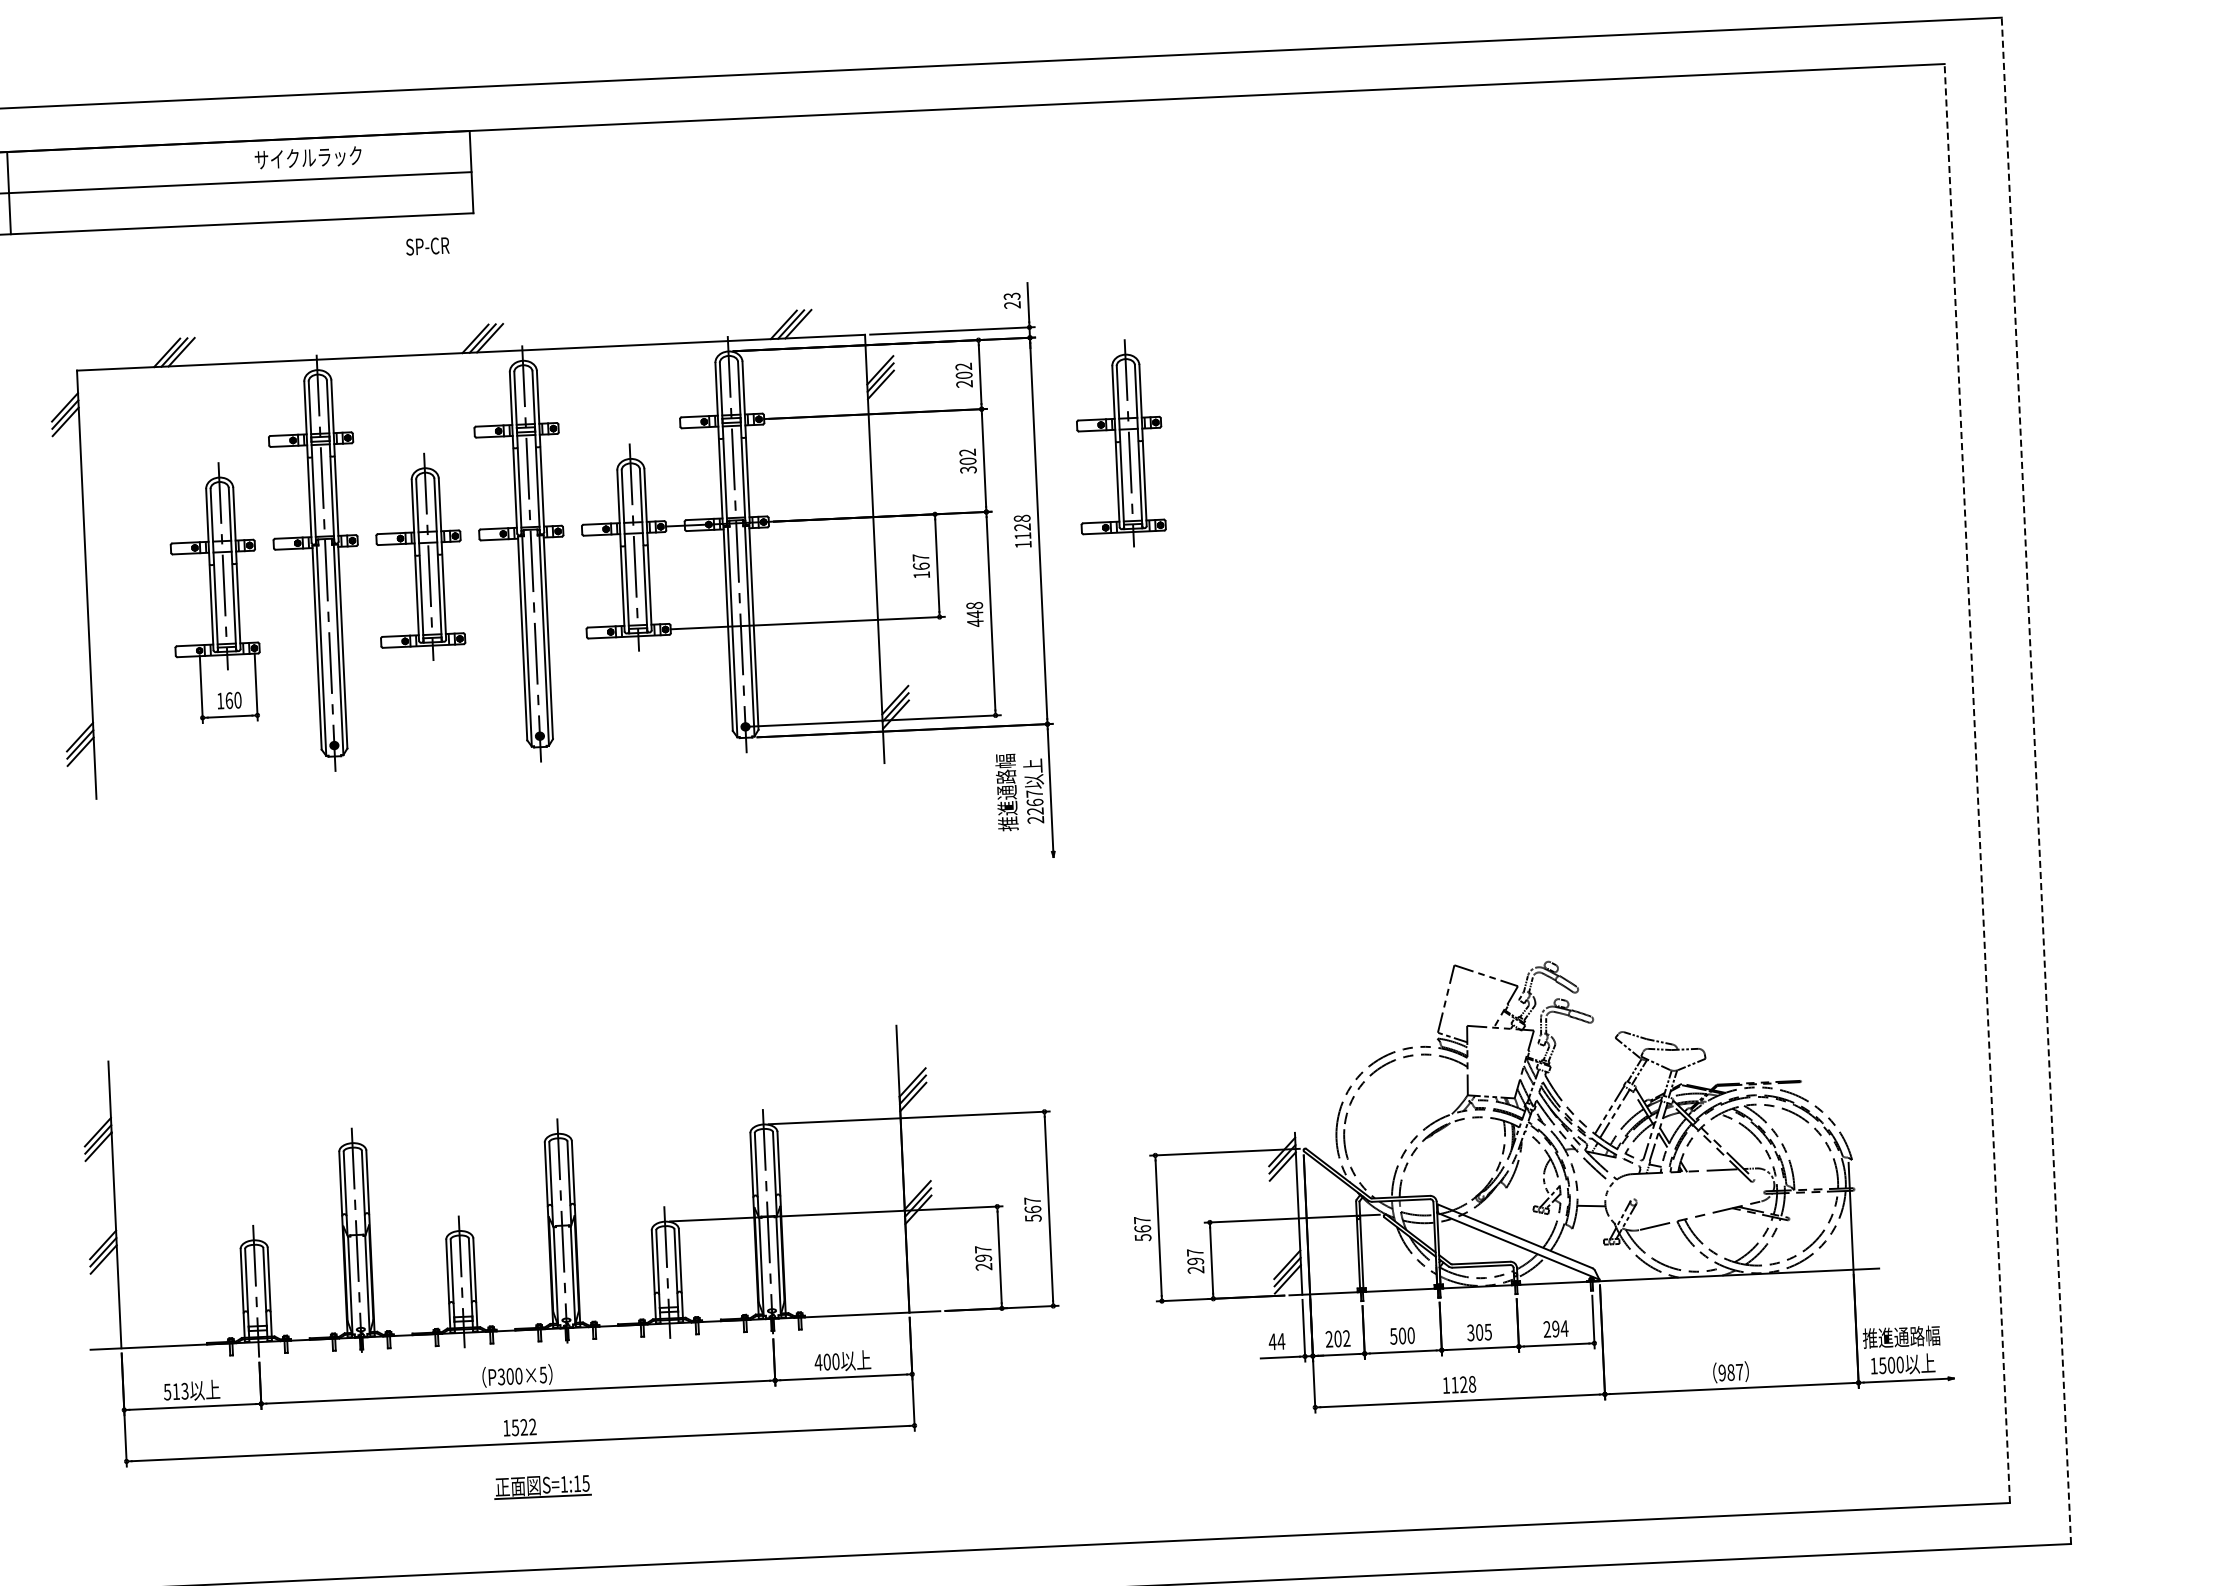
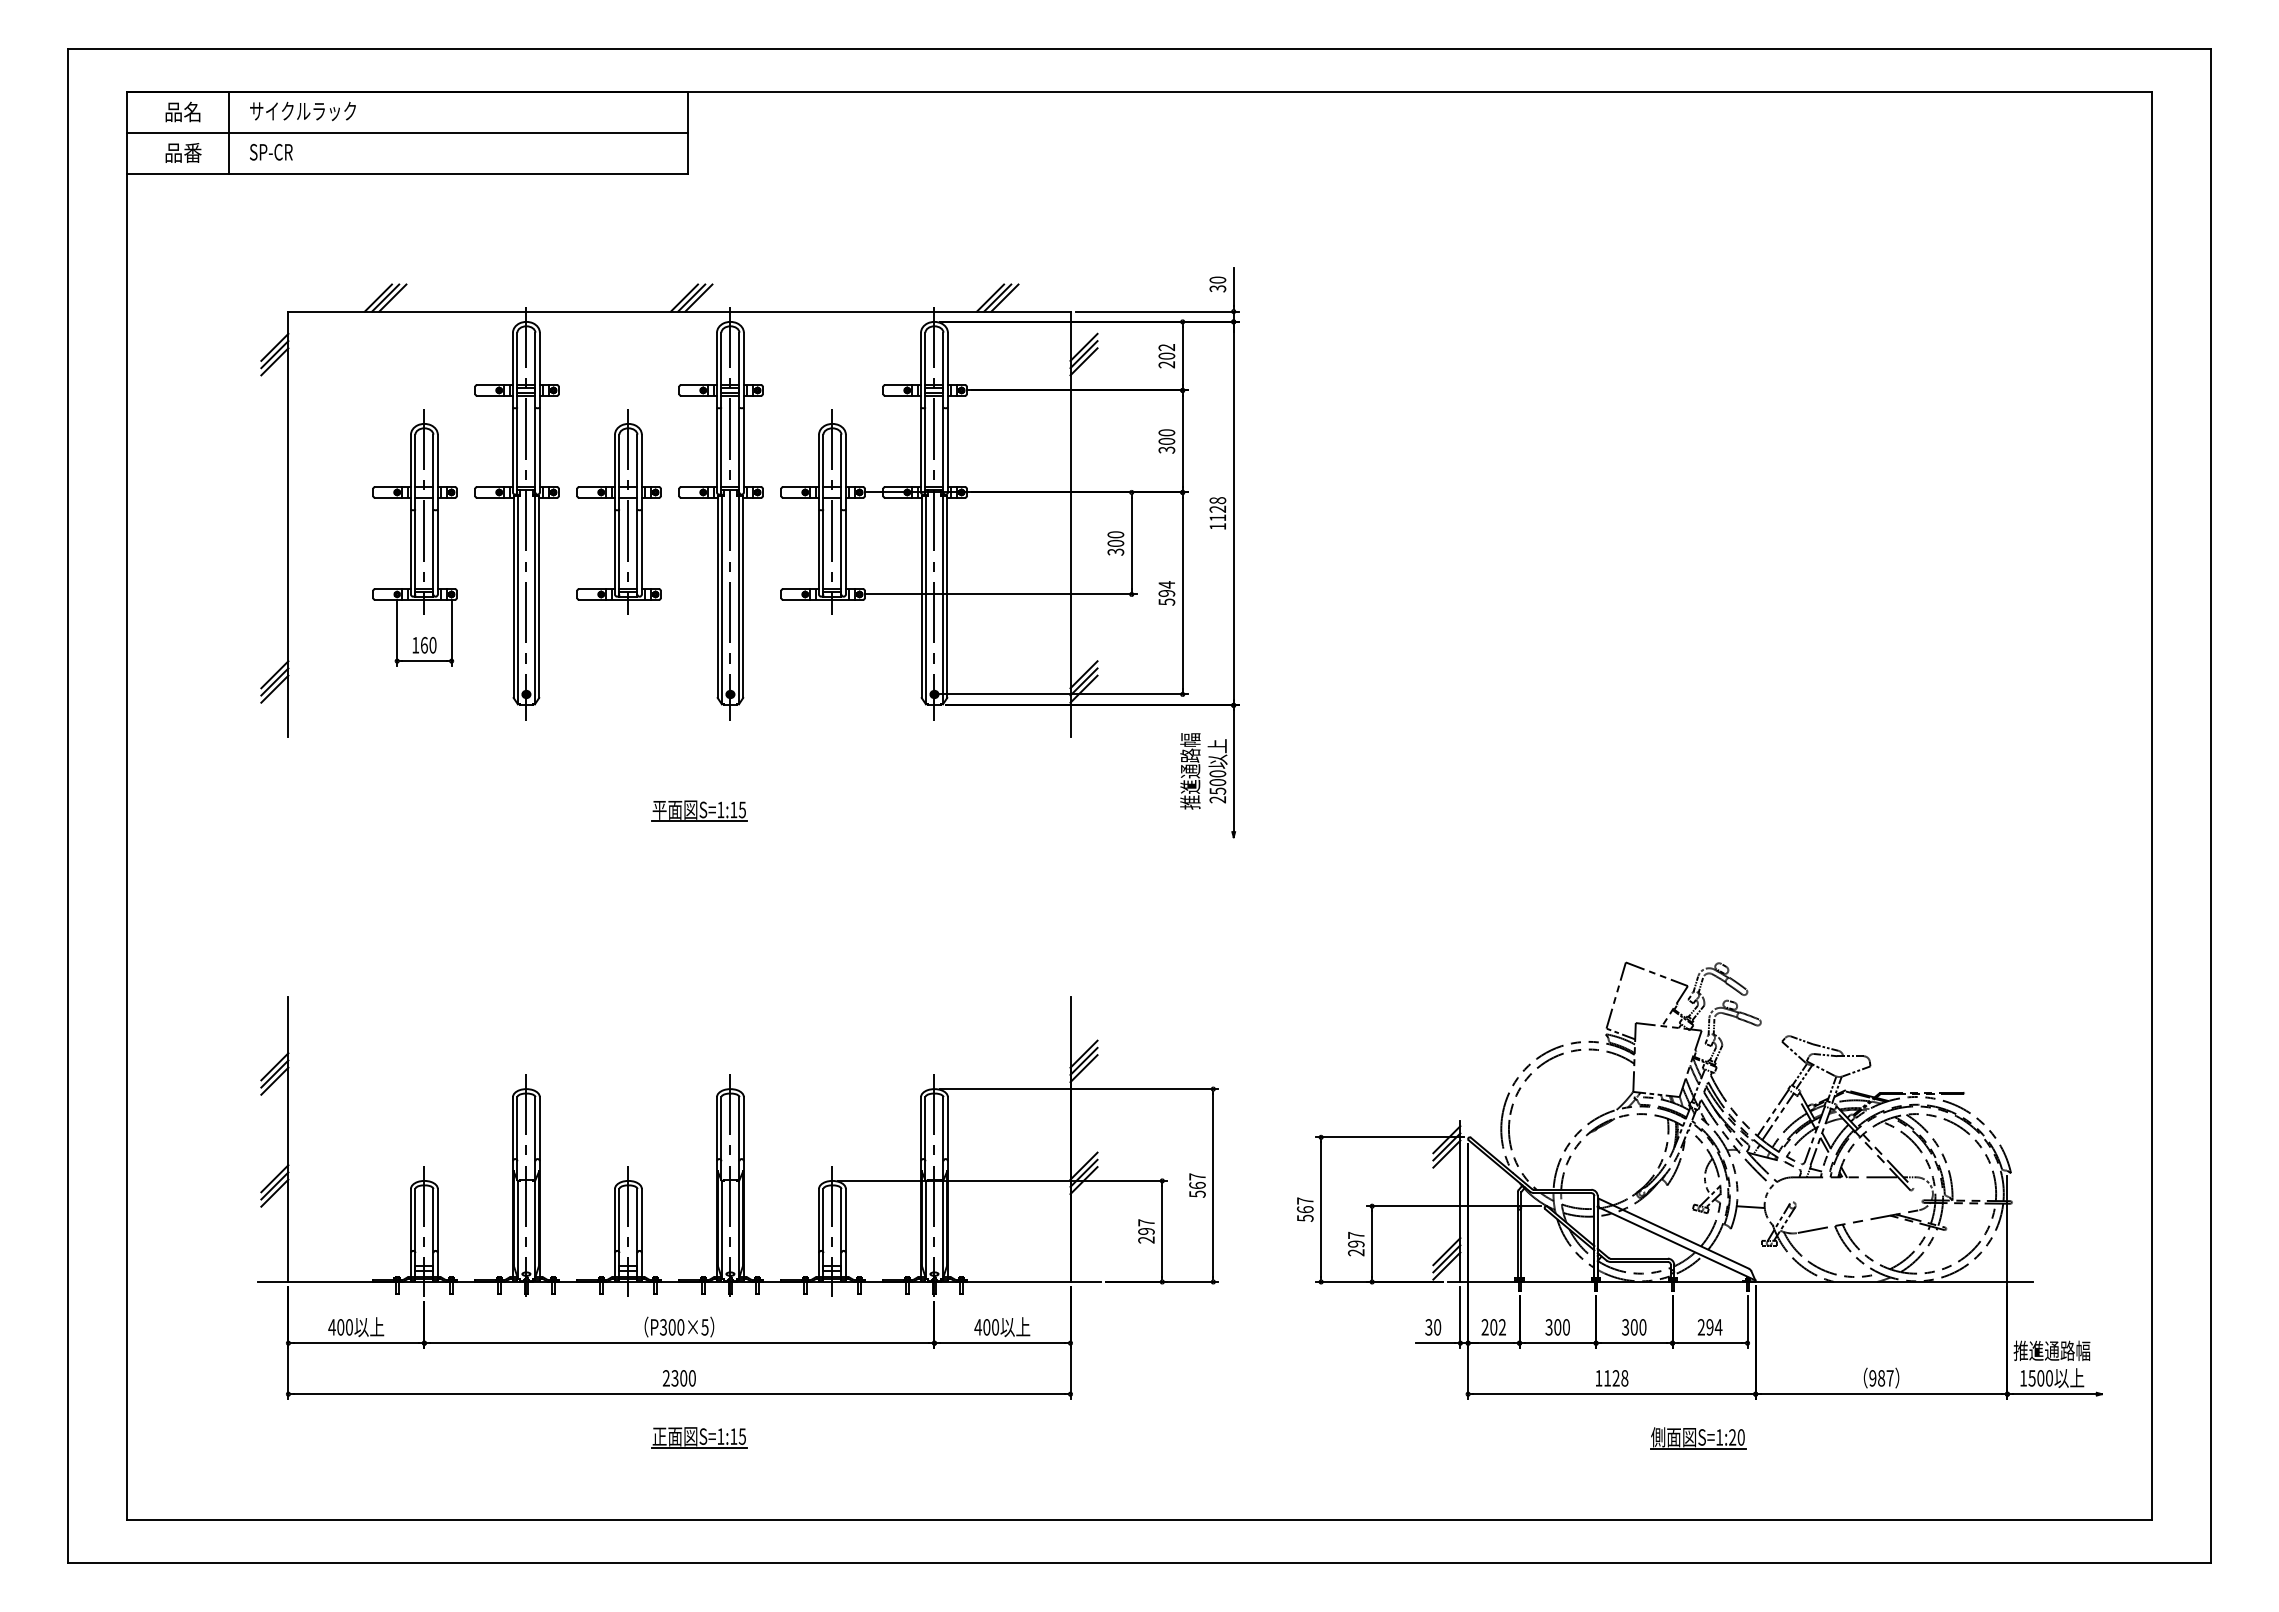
text: (307, 158) -> (302, 111), moved
text: (427, 246) -> (271, 152), moved
text: (1011, 300) -> (1217, 284), 23 -> 30
part: (1119, 443) -> (1317, 430), removed
text: (967, 452) -> (1166, 432), 302 -> 300
text: (921, 566) -> (1115, 543), 167 -> 300
text: (974, 614) -> (1166, 593), 448 -> 594
line: (2036, 780) -> (2210, 805), dashed -> solid
line: (1976, 783) -> (2151, 805), dashed -> solid
text: (1034, 802) -> (1217, 782), 2267 -> 2500
part: (514, 854) -> (699, 810), added
text: (1487, 1332) -> (1642, 1327), 305 -> 300
text: (1394, 1336) -> (1549, 1327), 500 -> 300
text: (1277, 1341) -> (1433, 1327), 44 -> 30
text: (176, 1391) -> (340, 1327), 513 -> 400
text: (518, 1427) -> (678, 1378), 1522 -> 2300
part: (1549, 1441) -> (1698, 1438), added

